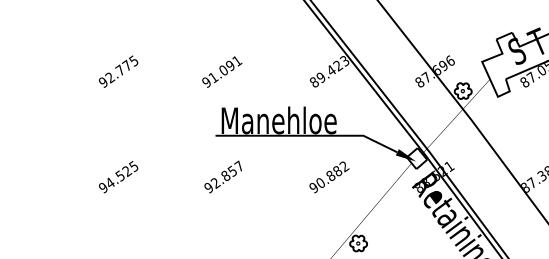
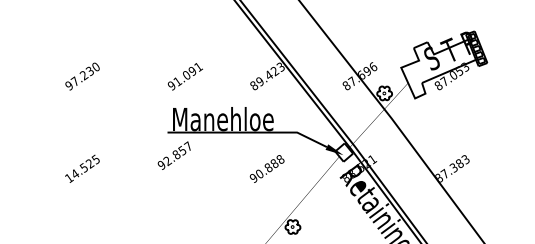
text: (120, 69) -> (84, 74), 92.775 -> 97.230
text: (222, 71) -> (185, 76), moved
text: (344, 166) -> (280, 159), 90.882 -> 90.888
text: (222, 176) -> (173, 155), moved
text: (103, 188) -> (69, 178), 94.525 -> 14.525

